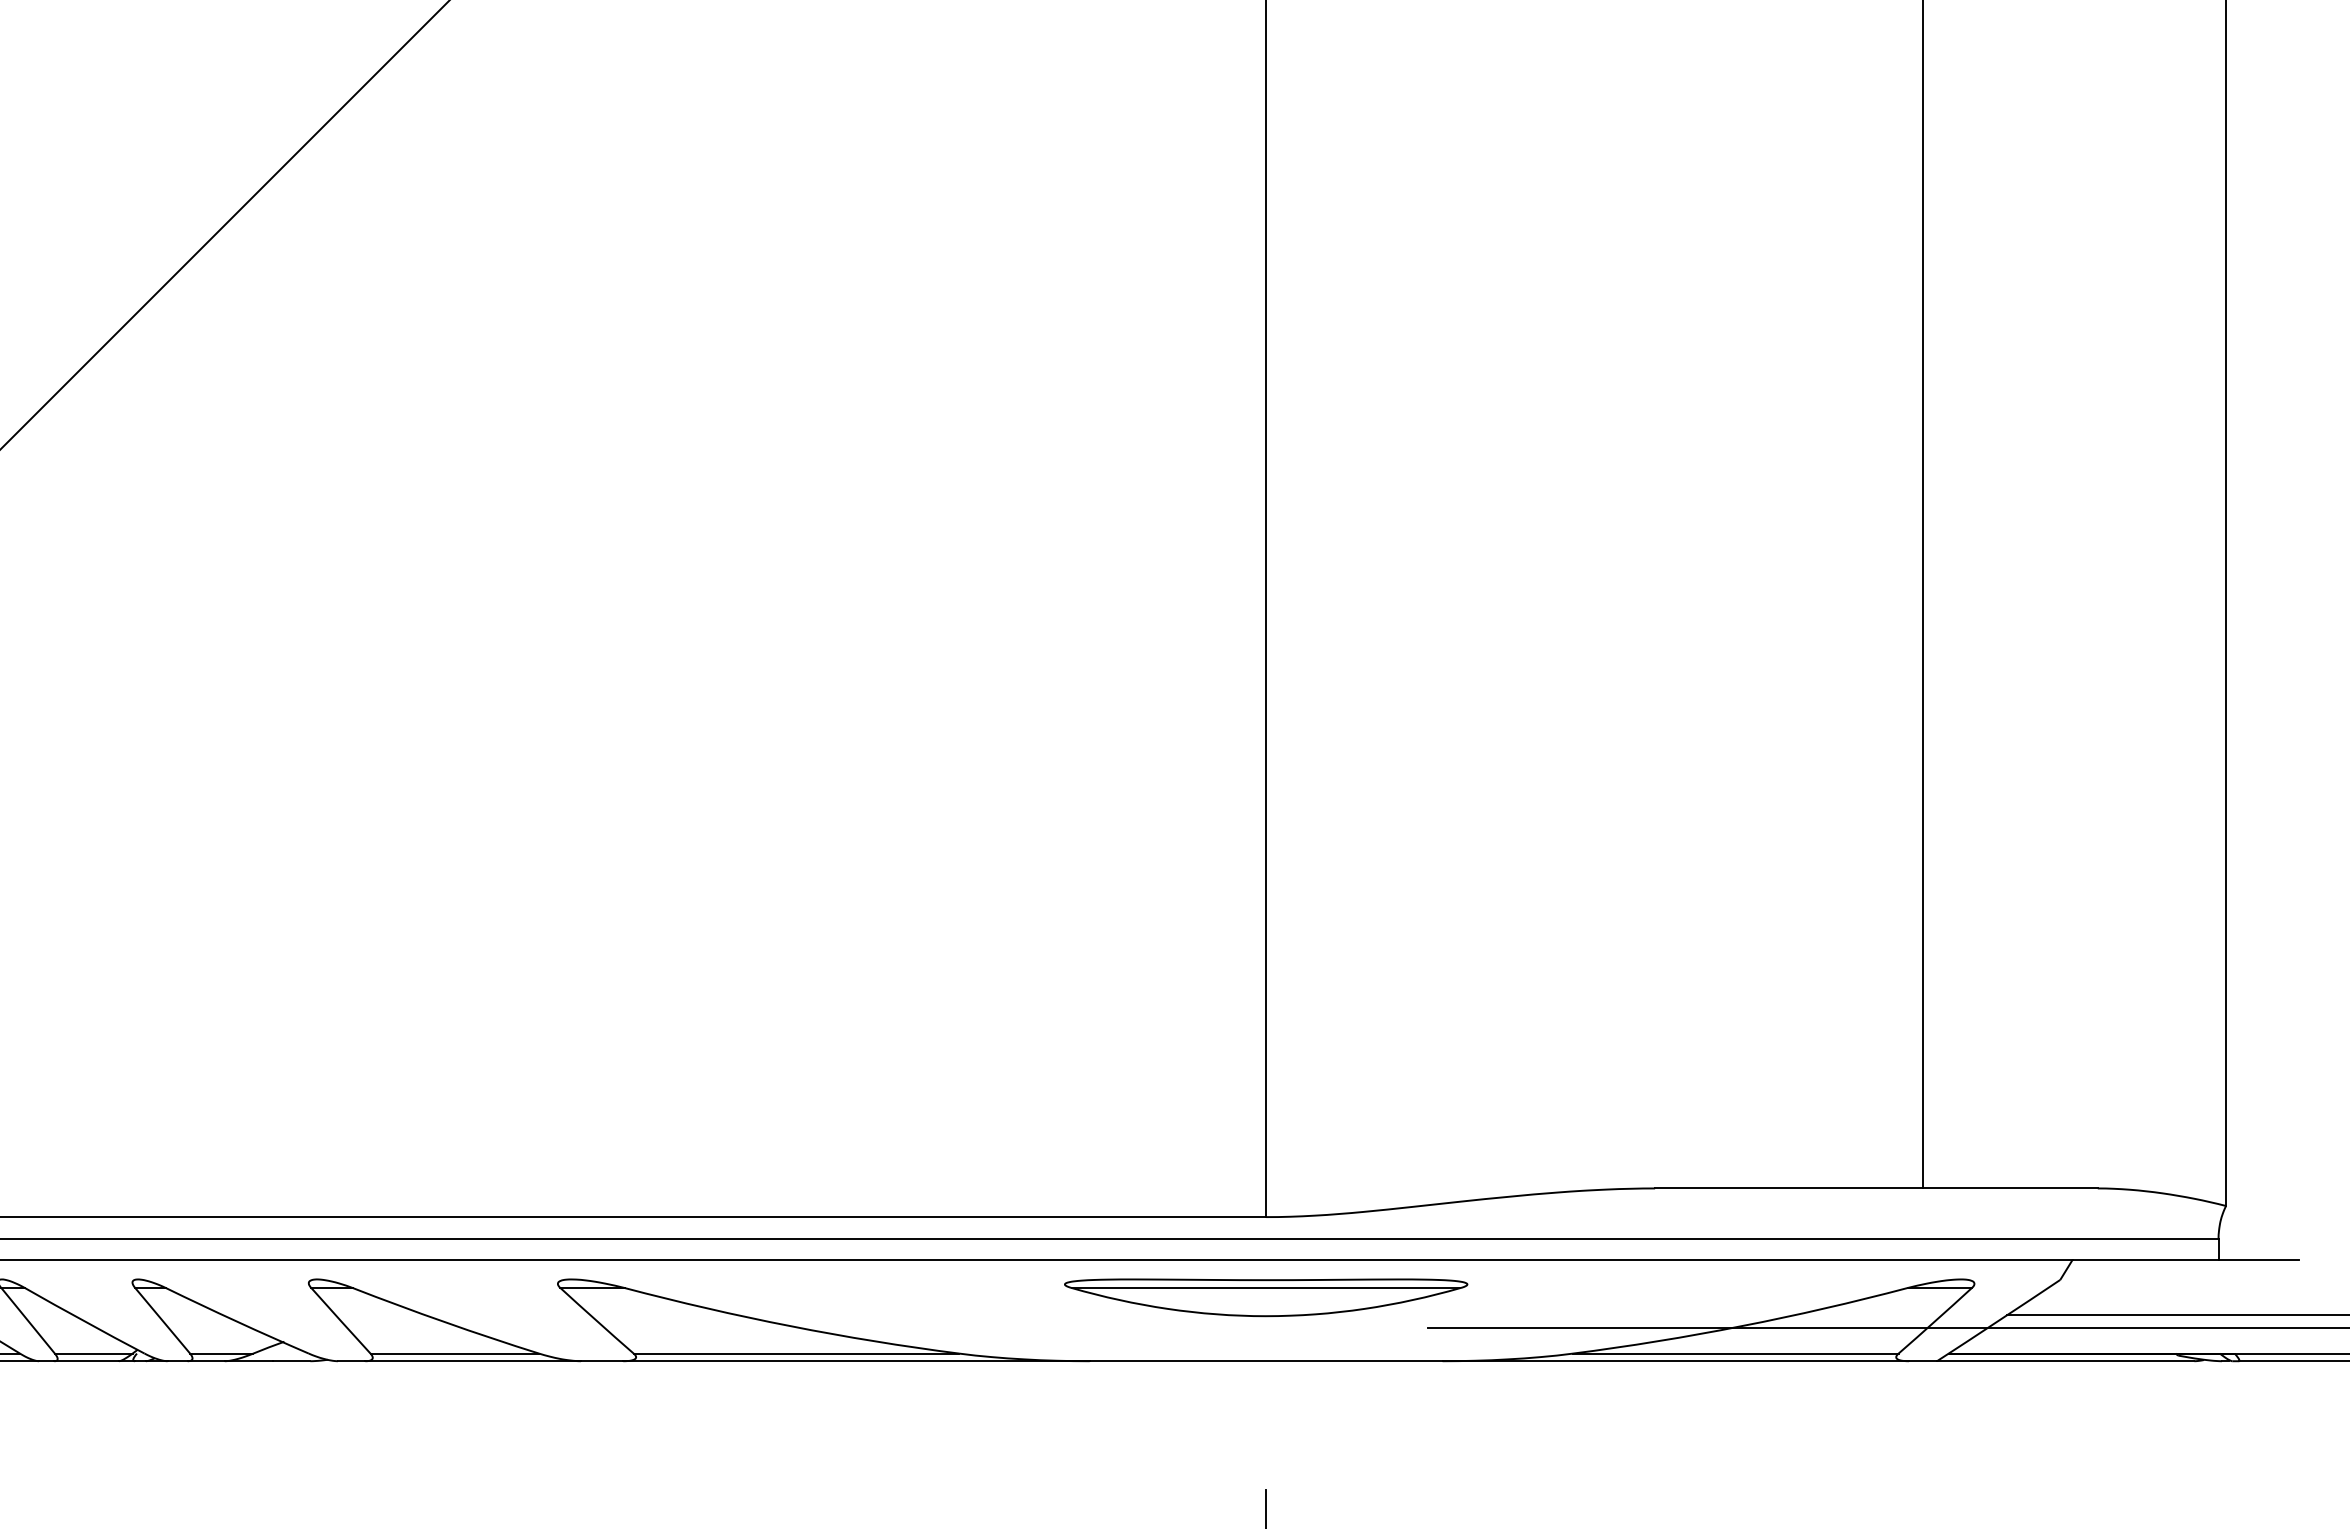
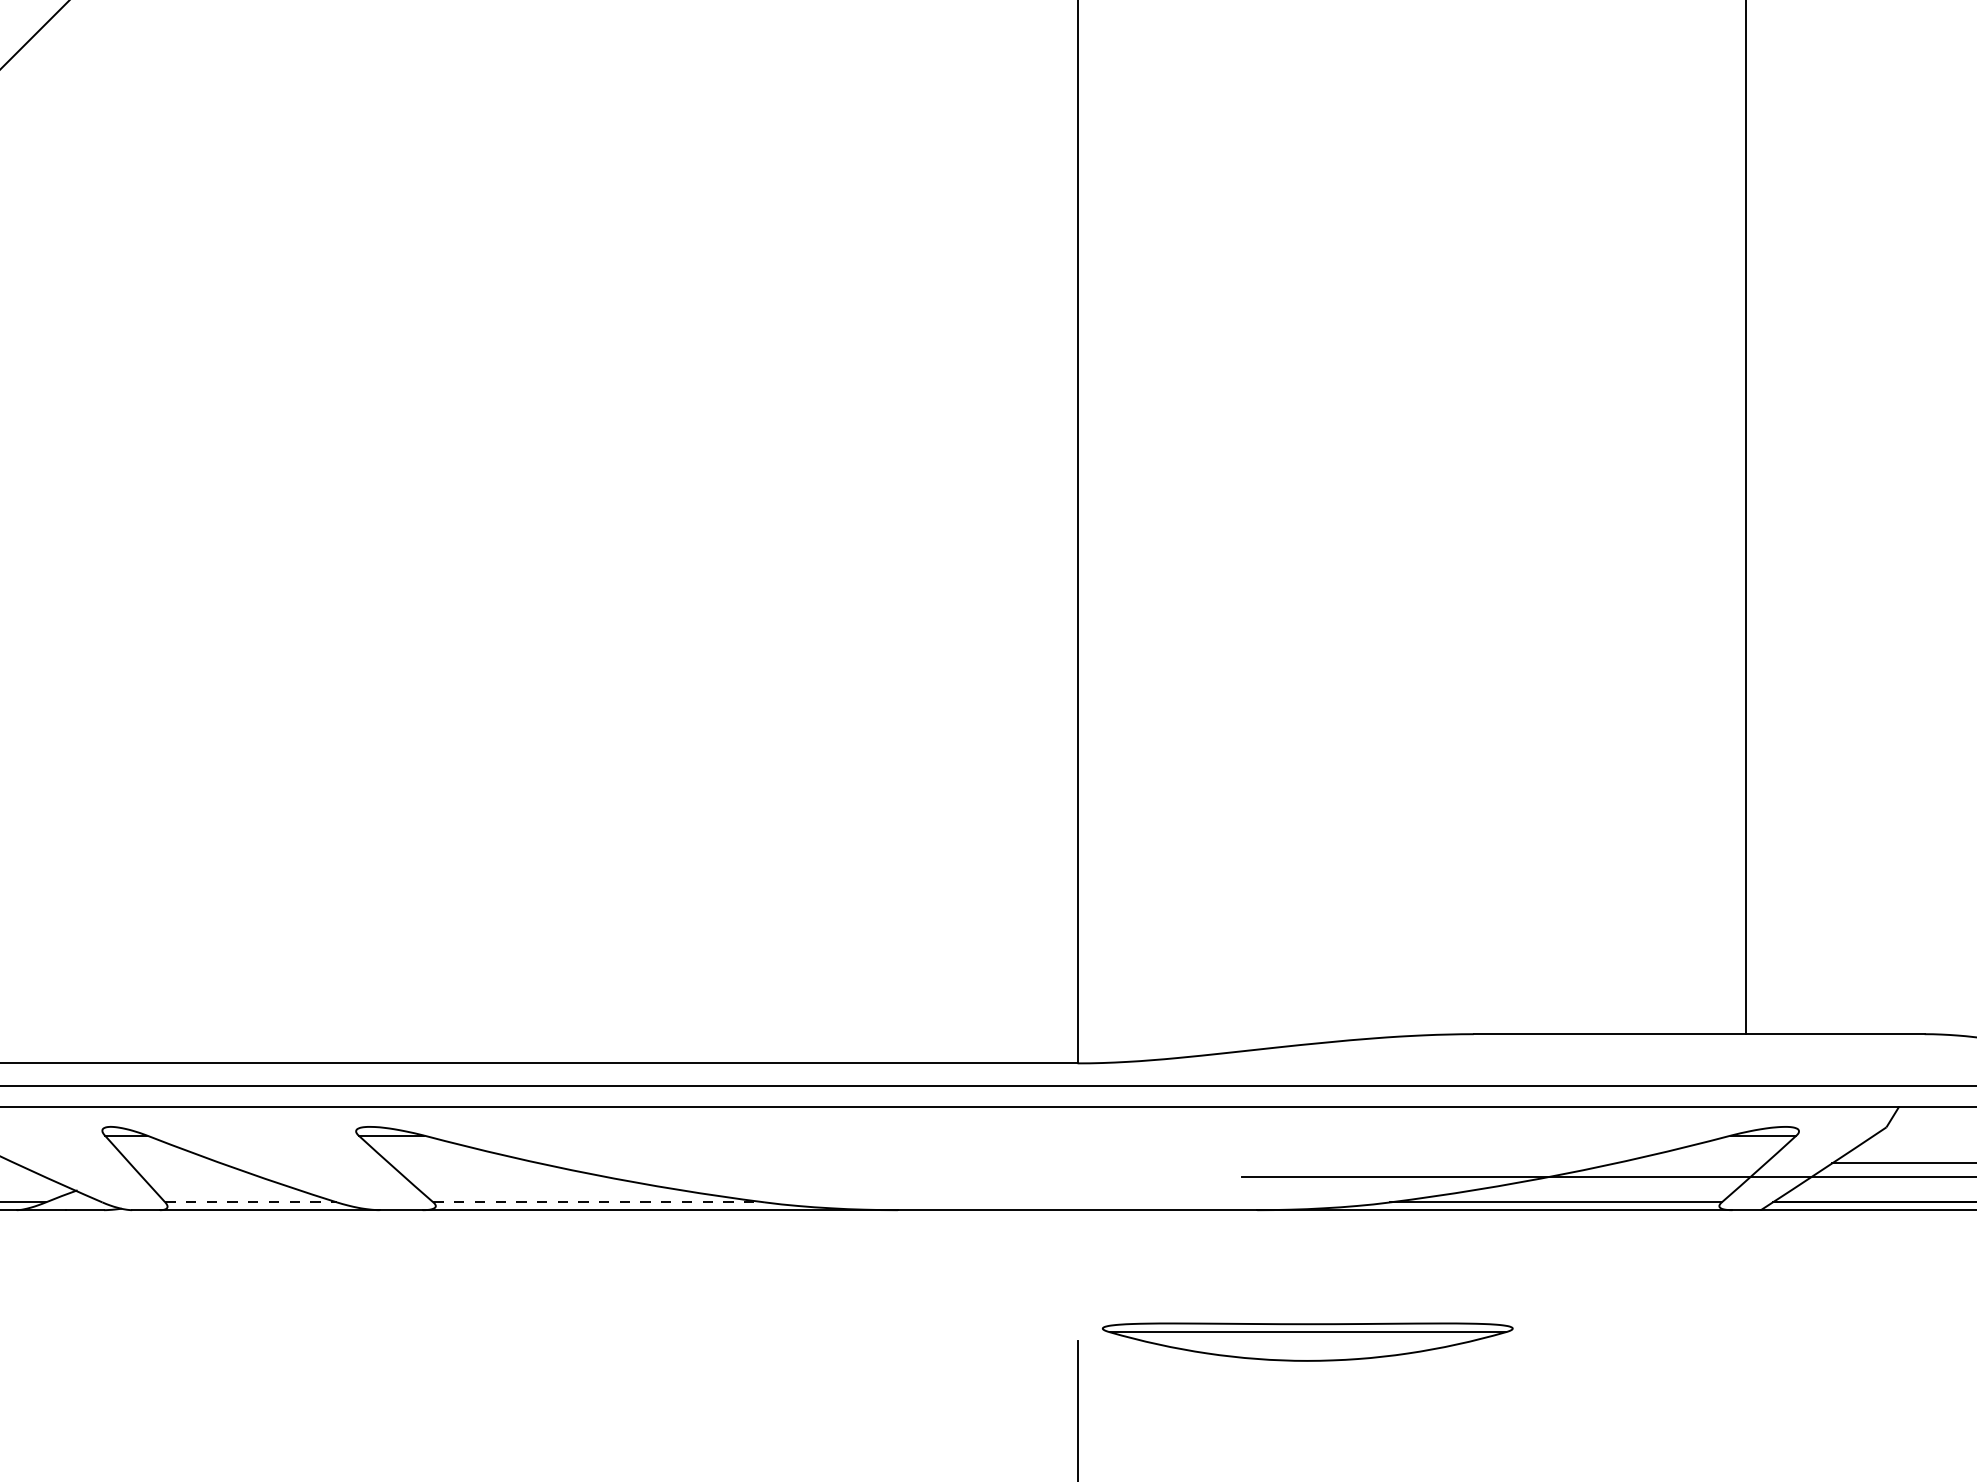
part: (1266, 1297) -> (1308, 1341), moved
line: (455, 1353) -> (251, 1202), solid -> dashed
line: (796, 1353) -> (599, 1202), solid -> dashed

